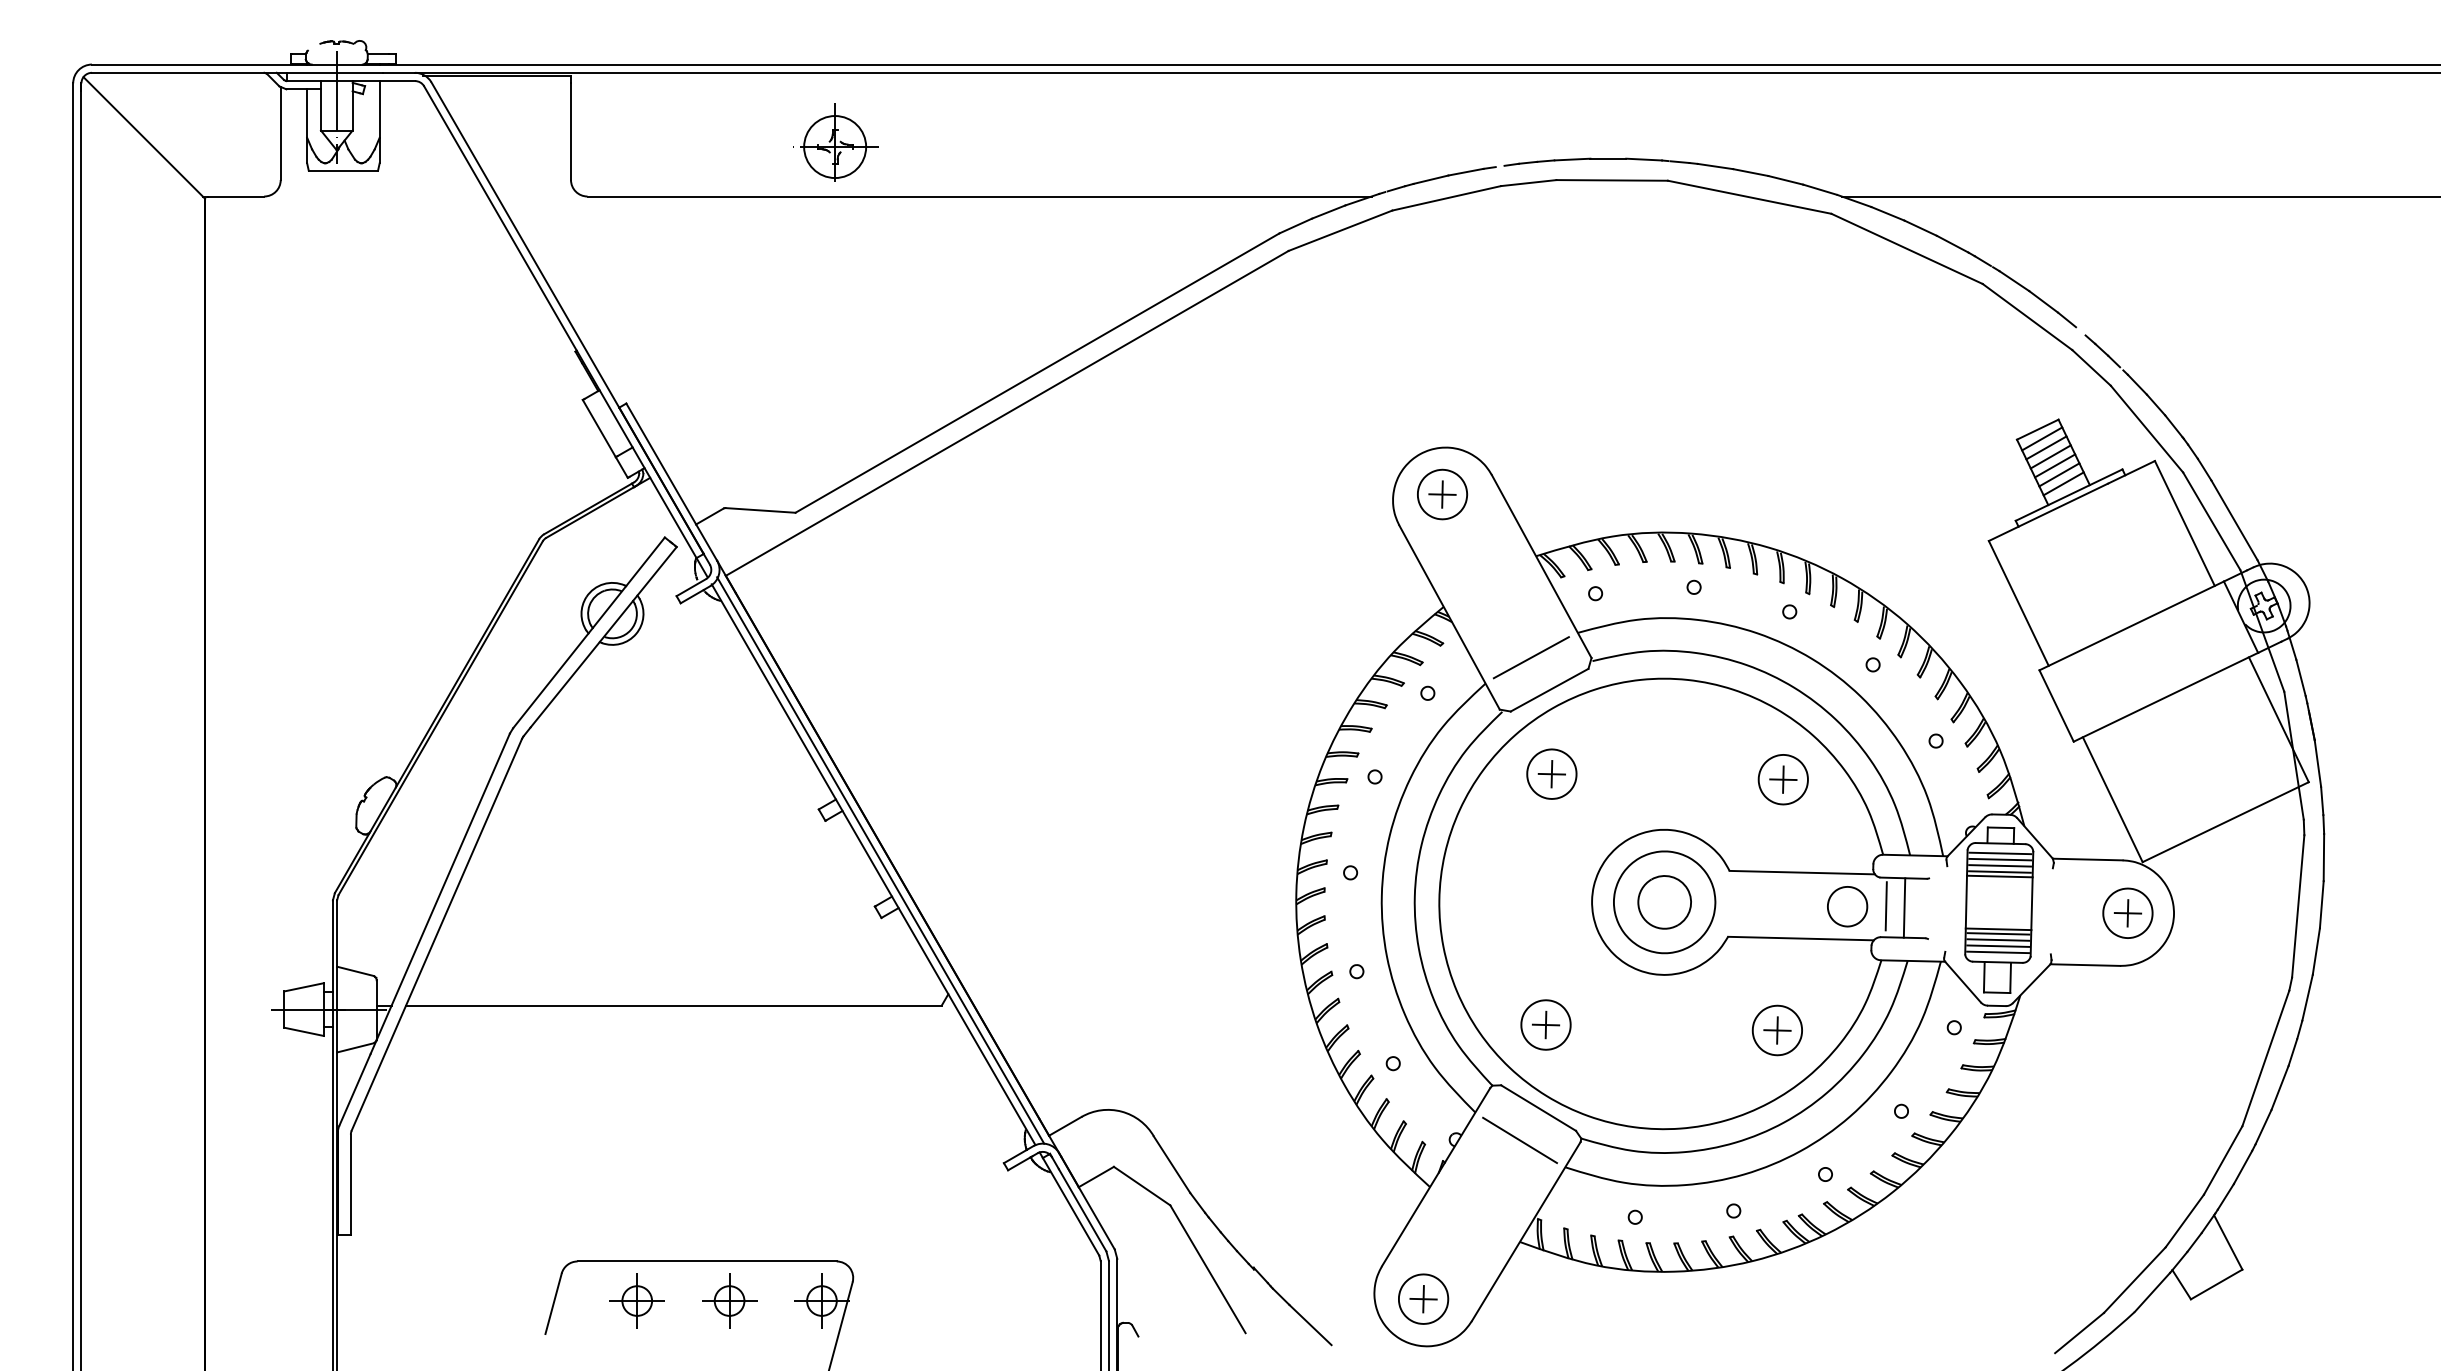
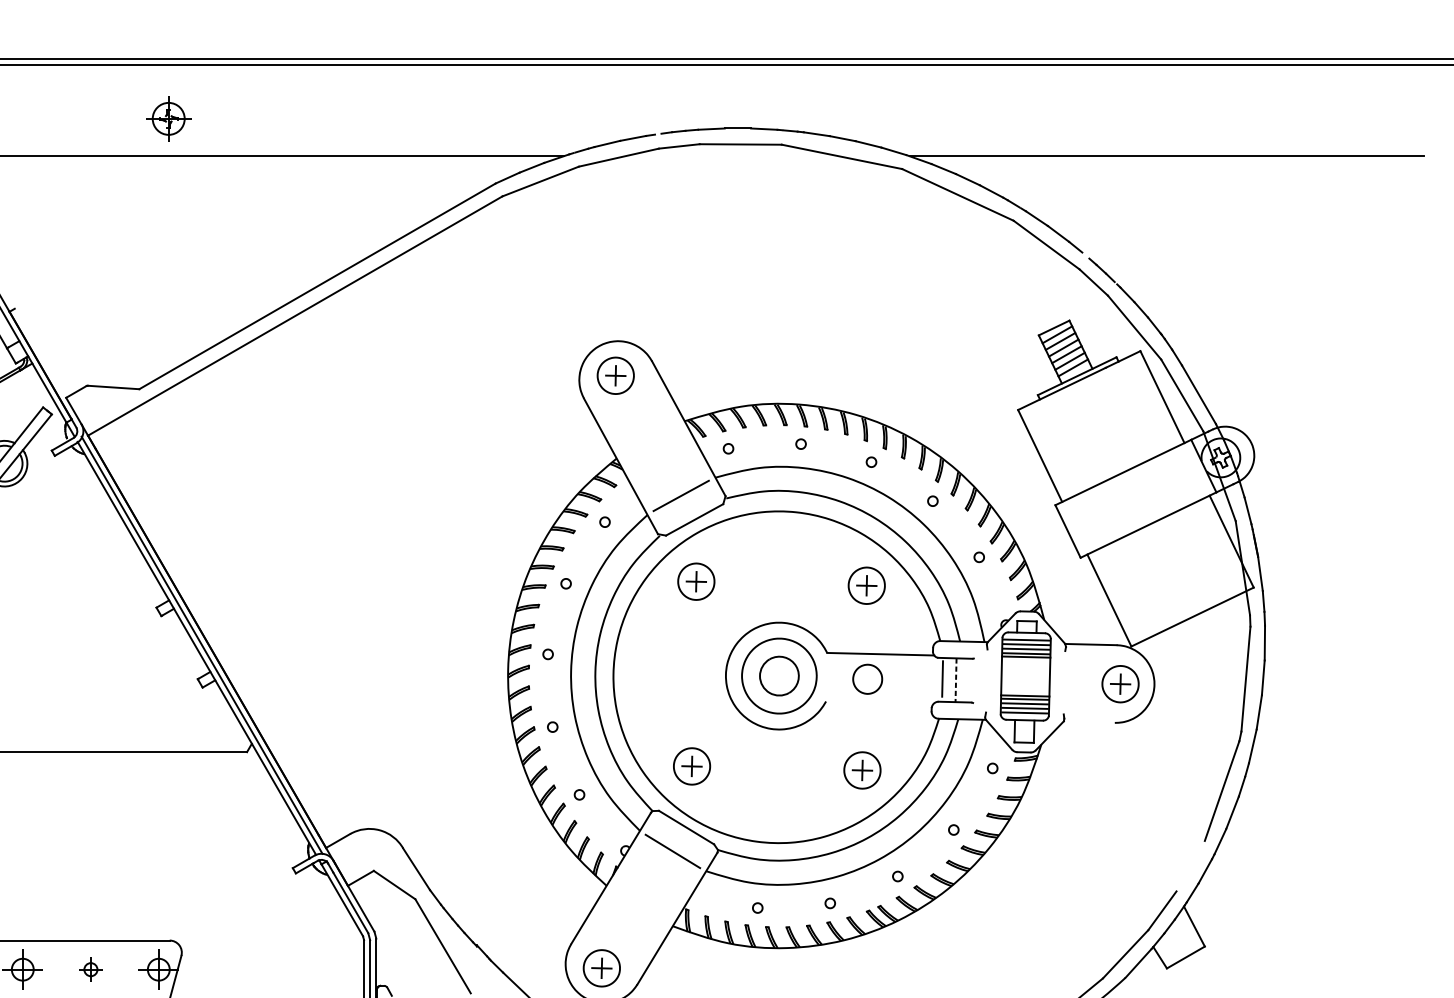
part: (835, 142) -> (168, 116), size x0.7
line: (661, 463) -> (40, 352), removed
part: (1847, 906) -> (867, 679), moved
line: (1904, 908) -> (956, 680), solid -> dashed
line: (1800, 938) -> (879, 702), removed
line: (2085, 964) -> (1089, 721), removed
line: (2222, 1160) -> (1190, 866), removed
part: (729, 1300) -> (90, 969), size x0.6

